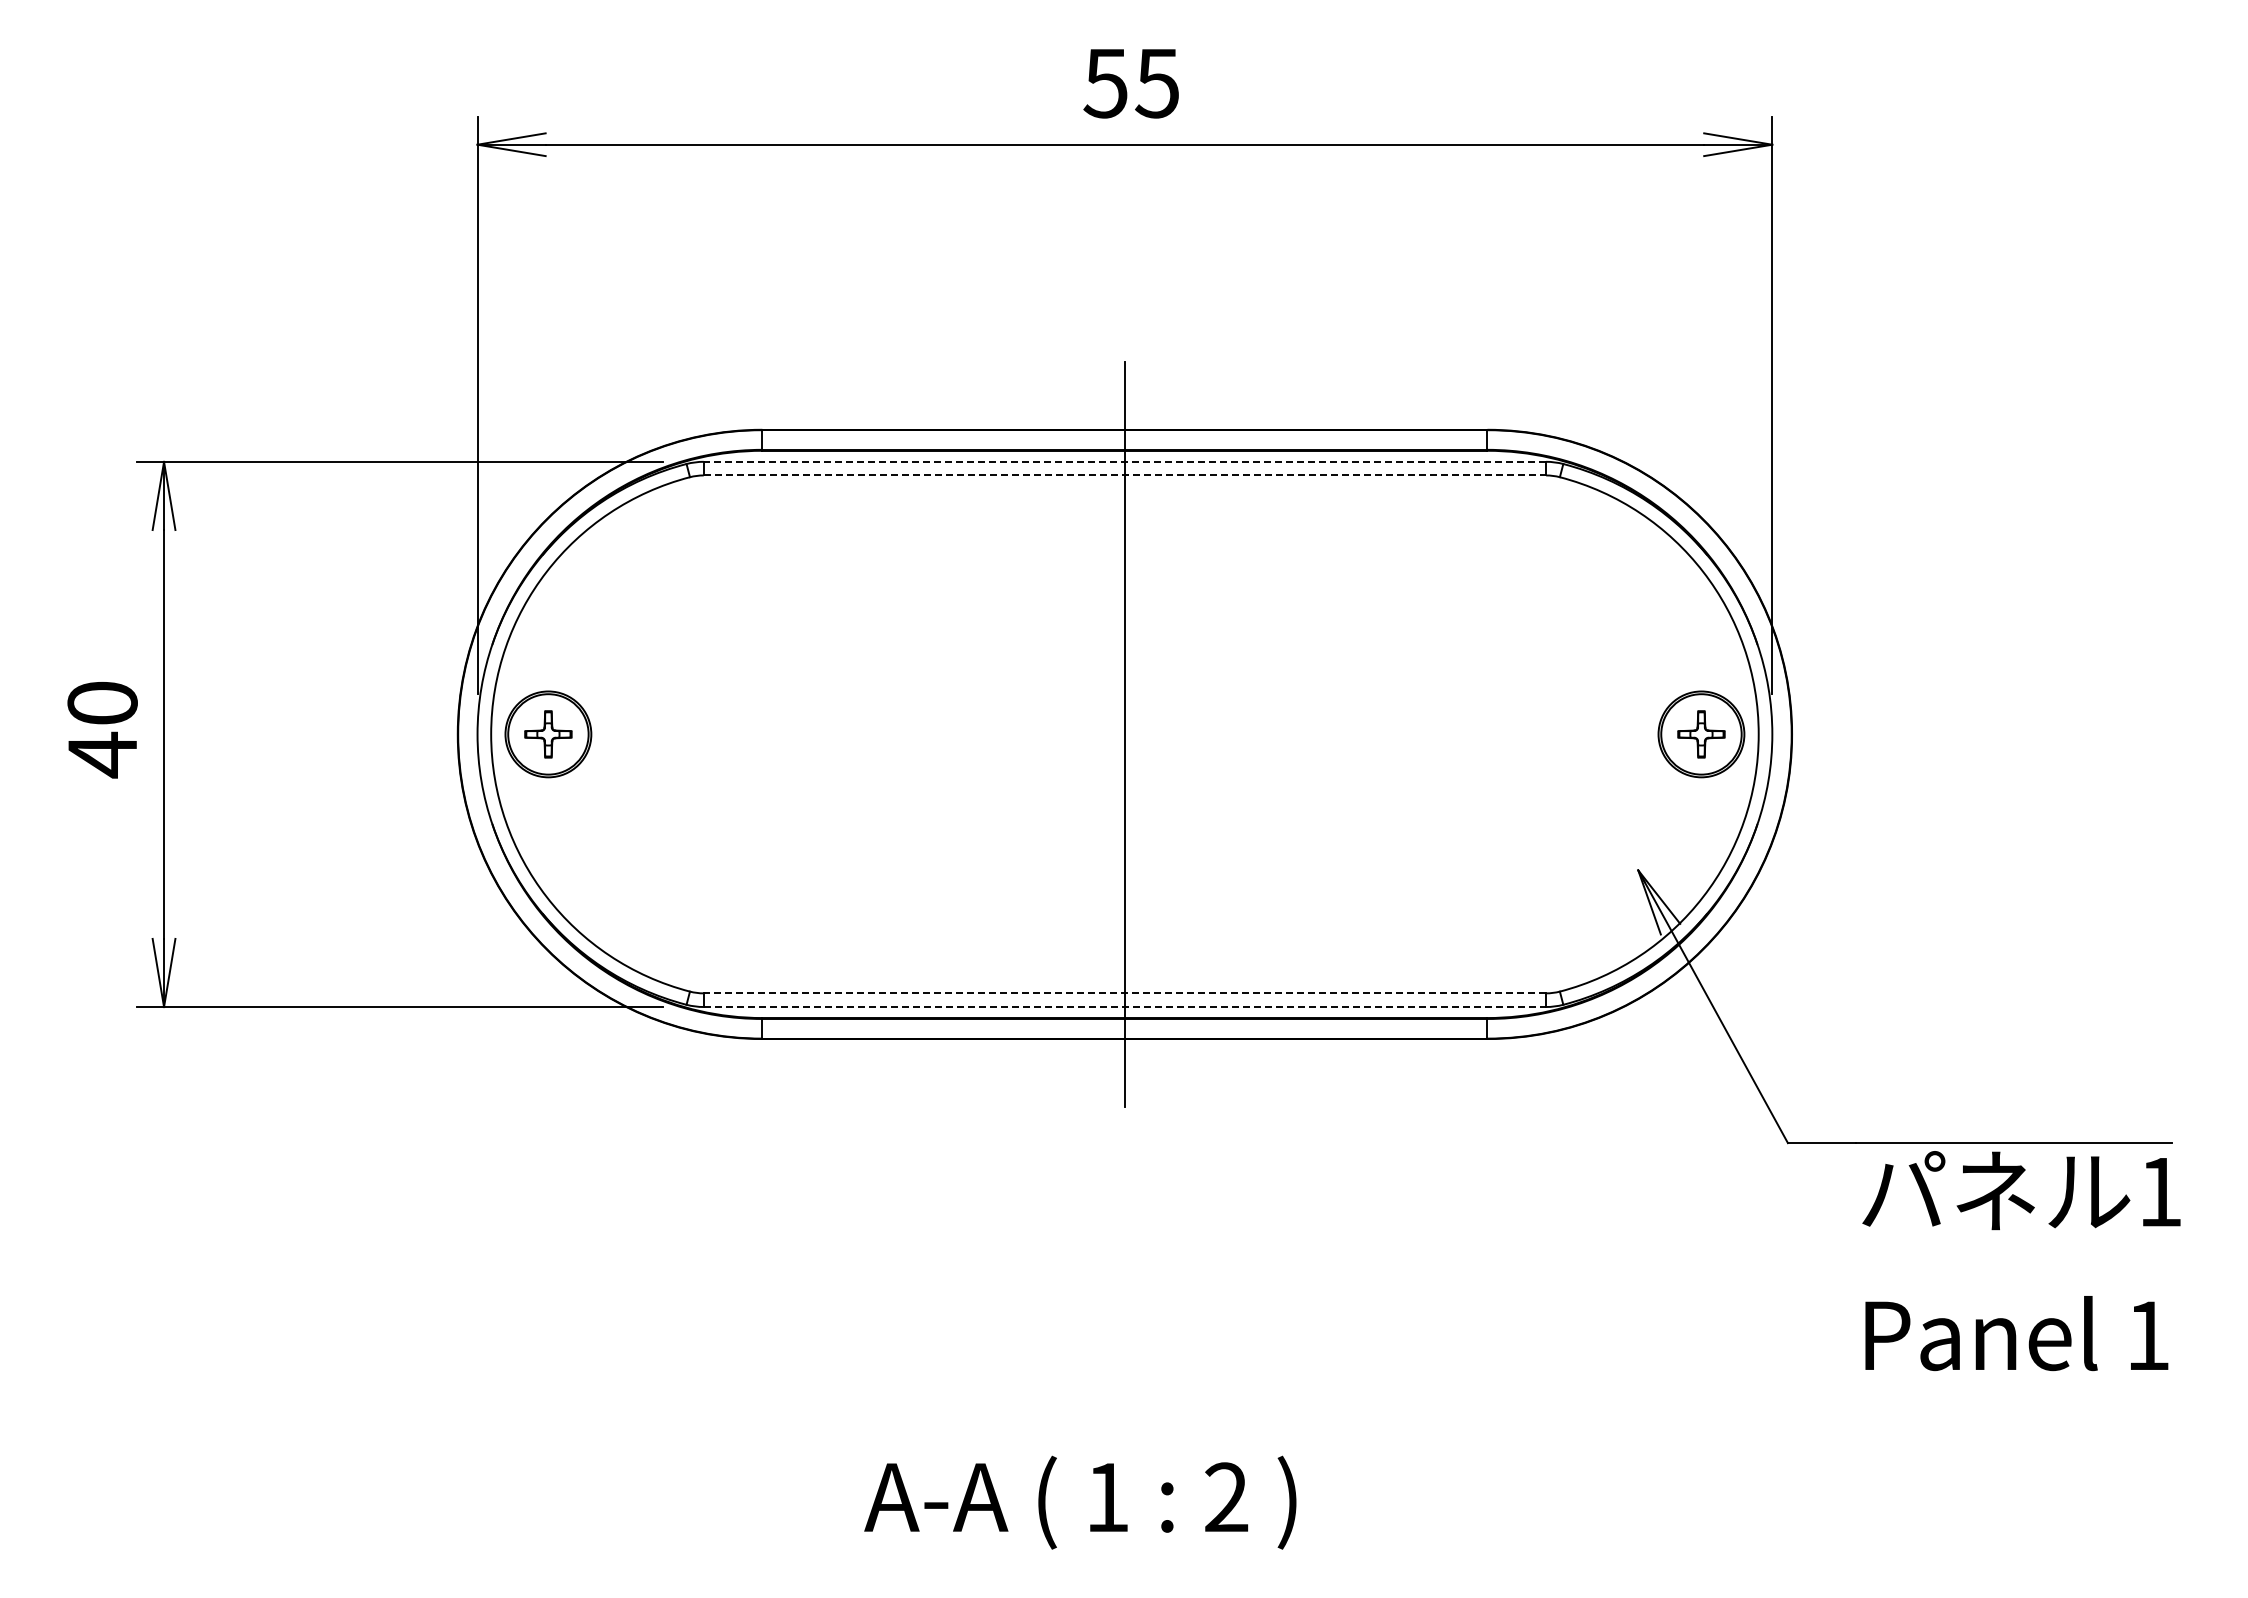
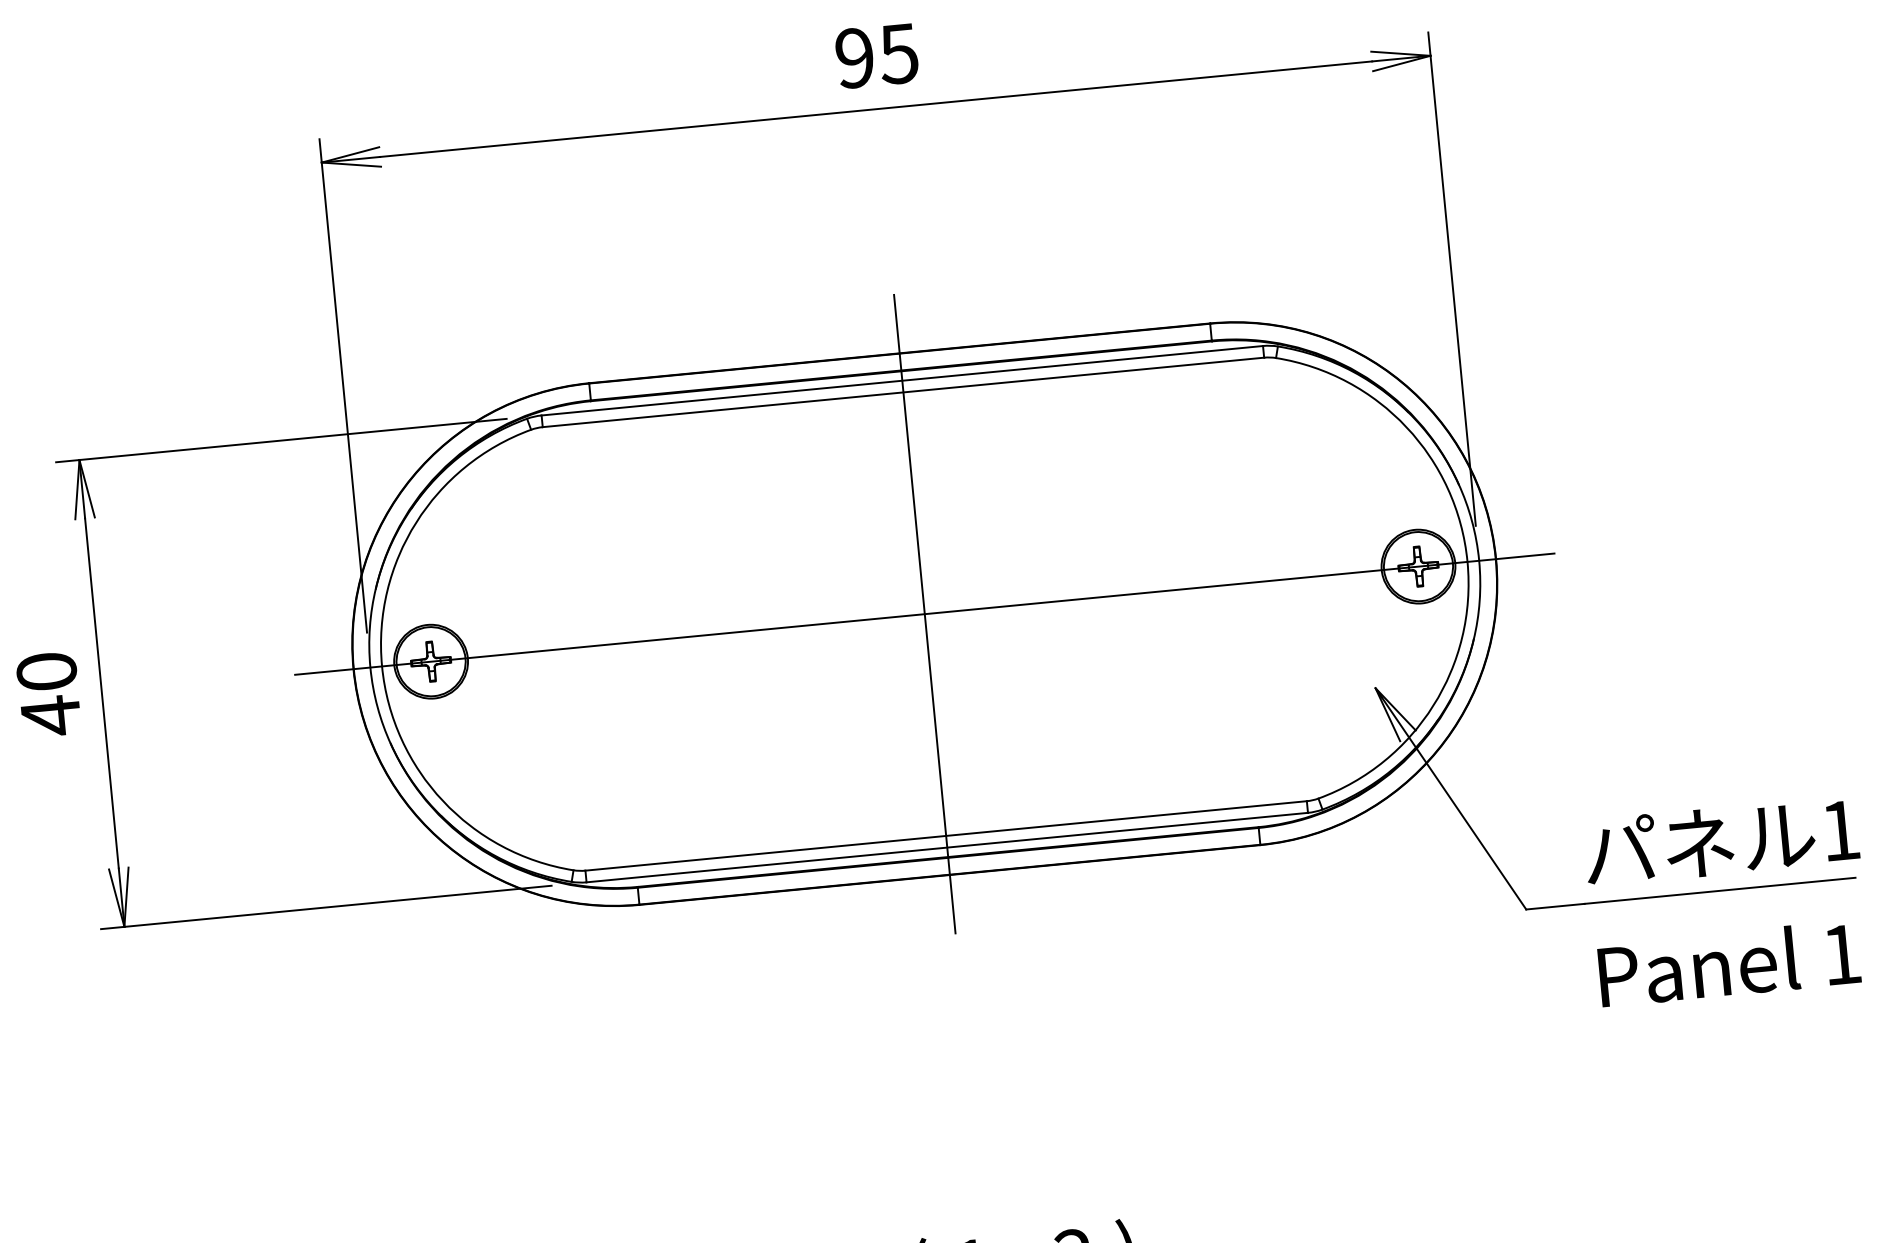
text: (1105, 83) -> (854, 58), 55 -> 95
line: (1124, 461) -> (901, 380), dashed -> solid
line: (1125, 475) -> (903, 392), dashed -> solid
line: (1124, 734) -> (924, 614), added
line: (1124, 993) -> (945, 836), dashed -> solid
line: (1125, 1007) -> (947, 847), dashed -> solid
text: (2021, 1261) -> (1727, 901), moved

